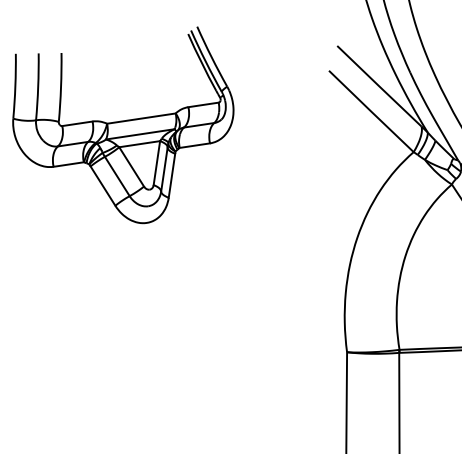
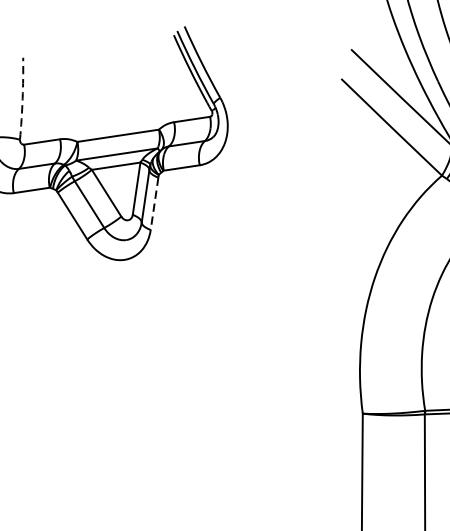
arc: (61, 87) -> (23, 98), solid -> dashed
line: (171, 176) -> (153, 204), solid -> dashed

